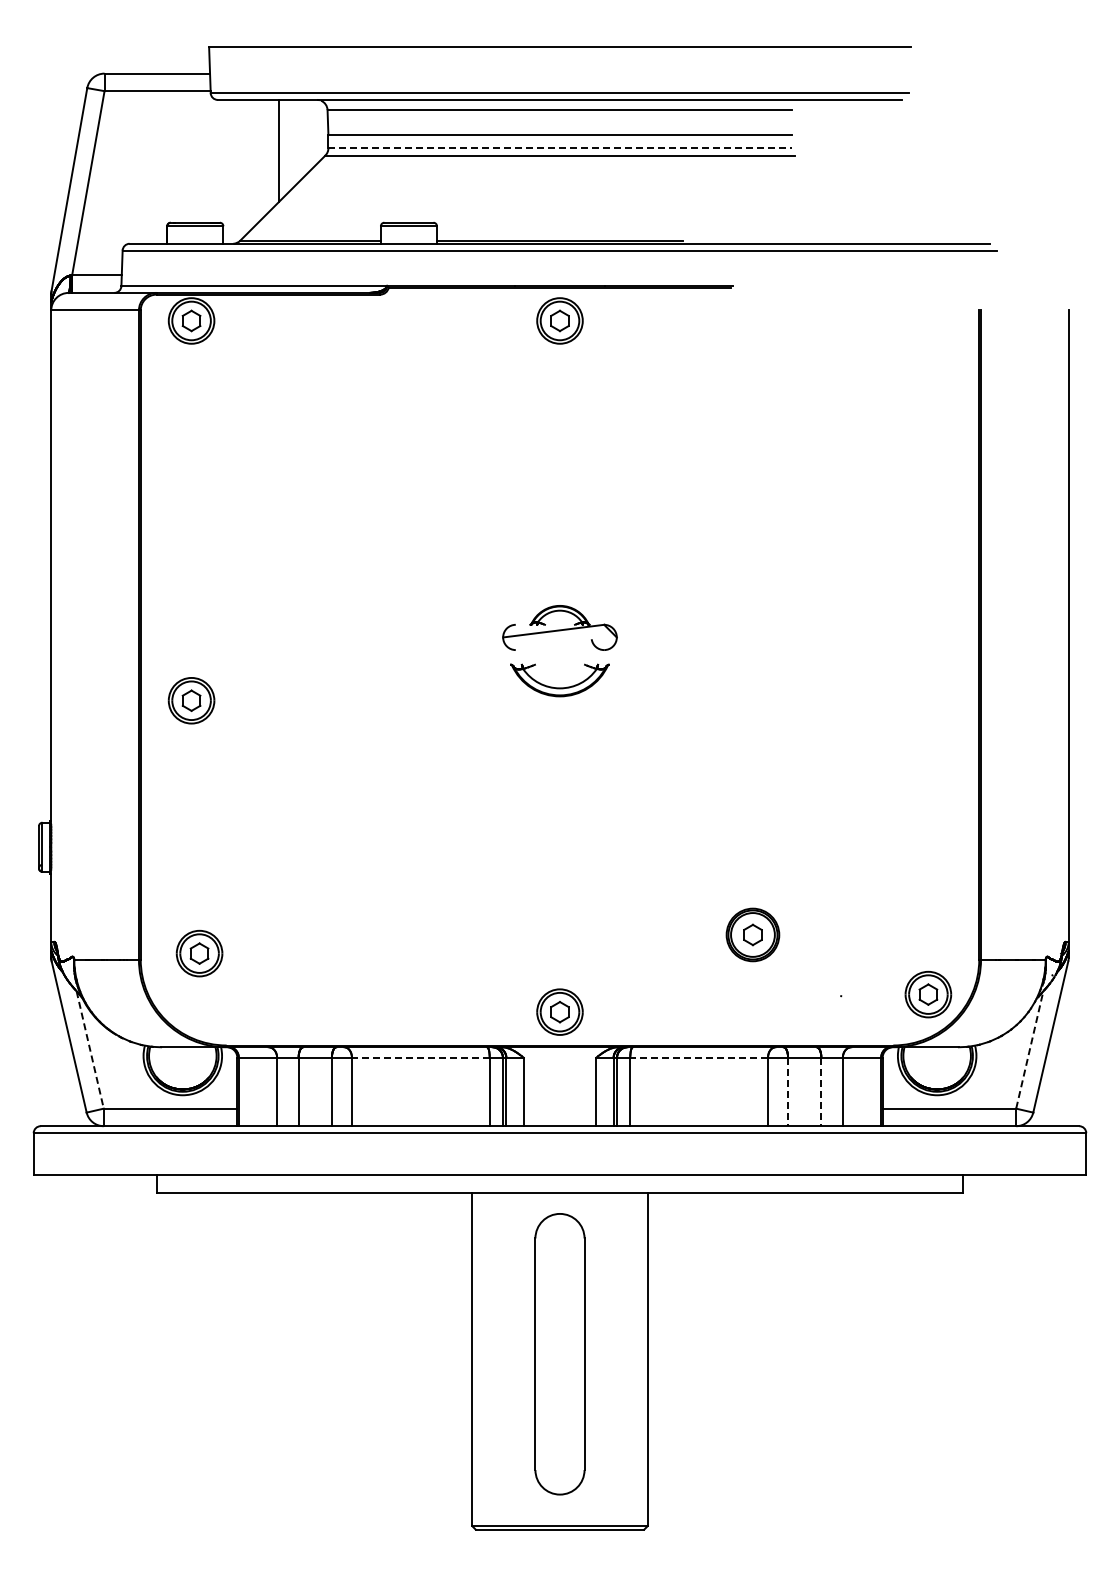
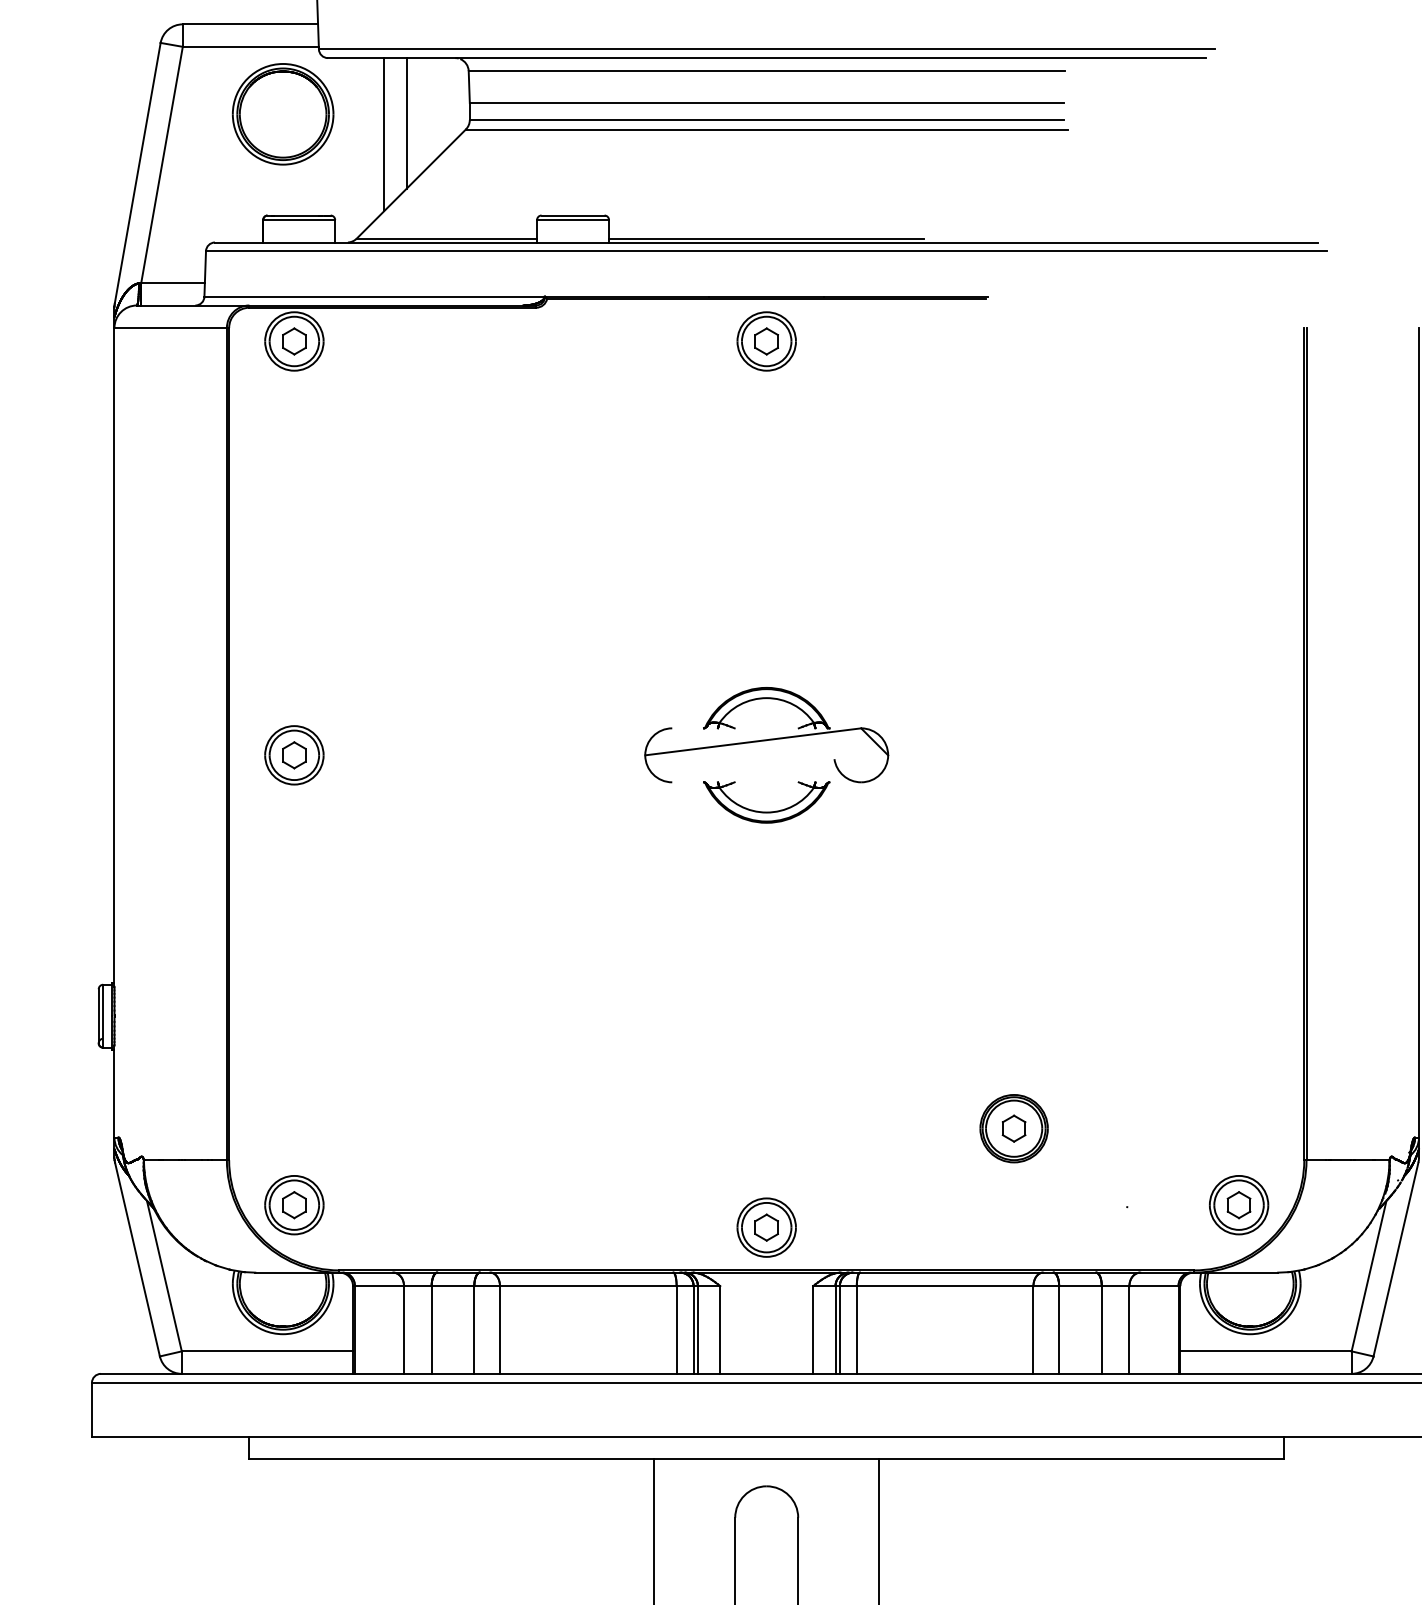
part: (182, 143) -> (282, 113), added
line: (560, 148) -> (767, 120), dashed -> solid
line: (261, 159) -> (384, 134), added
part: (559, 627) -> (766, 734), size x1.67
part: (191, 700) -> (294, 754), moved
part: (199, 953) -> (294, 1205), moved
line: (1029, 1049) -> (1368, 1275), dashed -> solid
line: (90, 1050) -> (164, 1276), dashed -> solid
line: (420, 1057) -> (587, 1285), dashed -> solid
line: (699, 1057) -> (945, 1285), dashed -> solid
line: (788, 1092) -> (1059, 1330), dashed -> solid
line: (821, 1092) -> (1102, 1330), dashed -> solid

